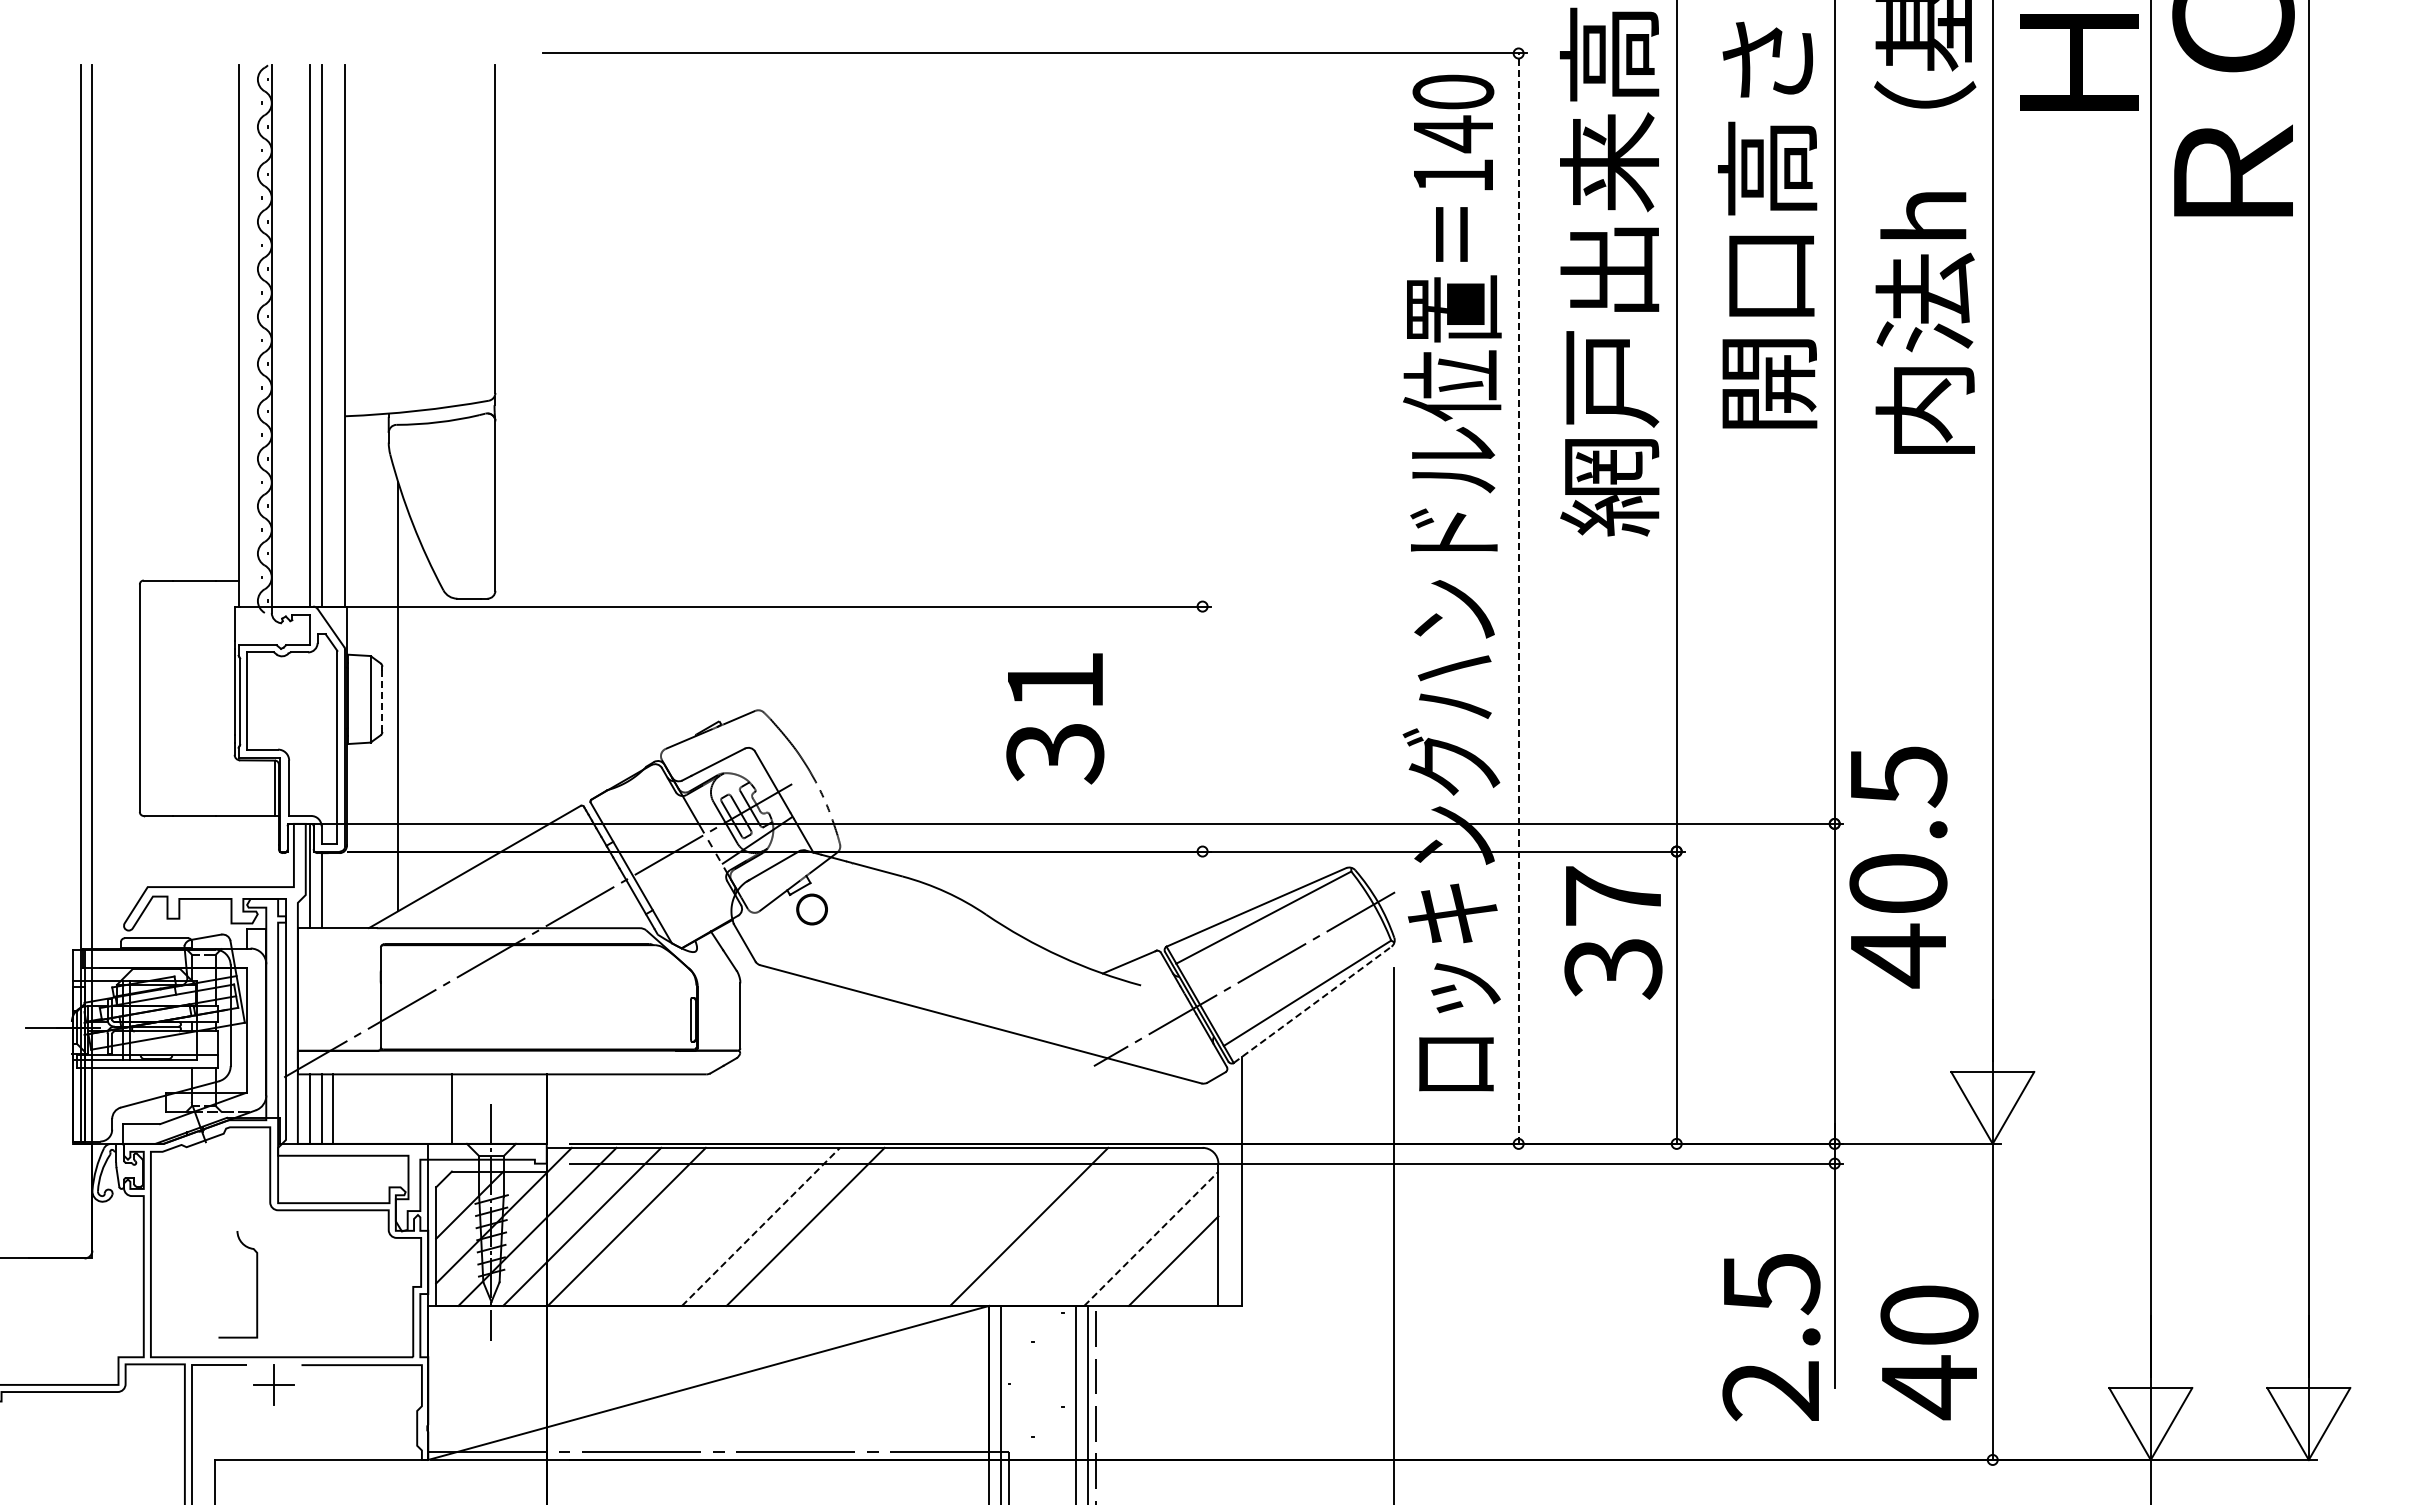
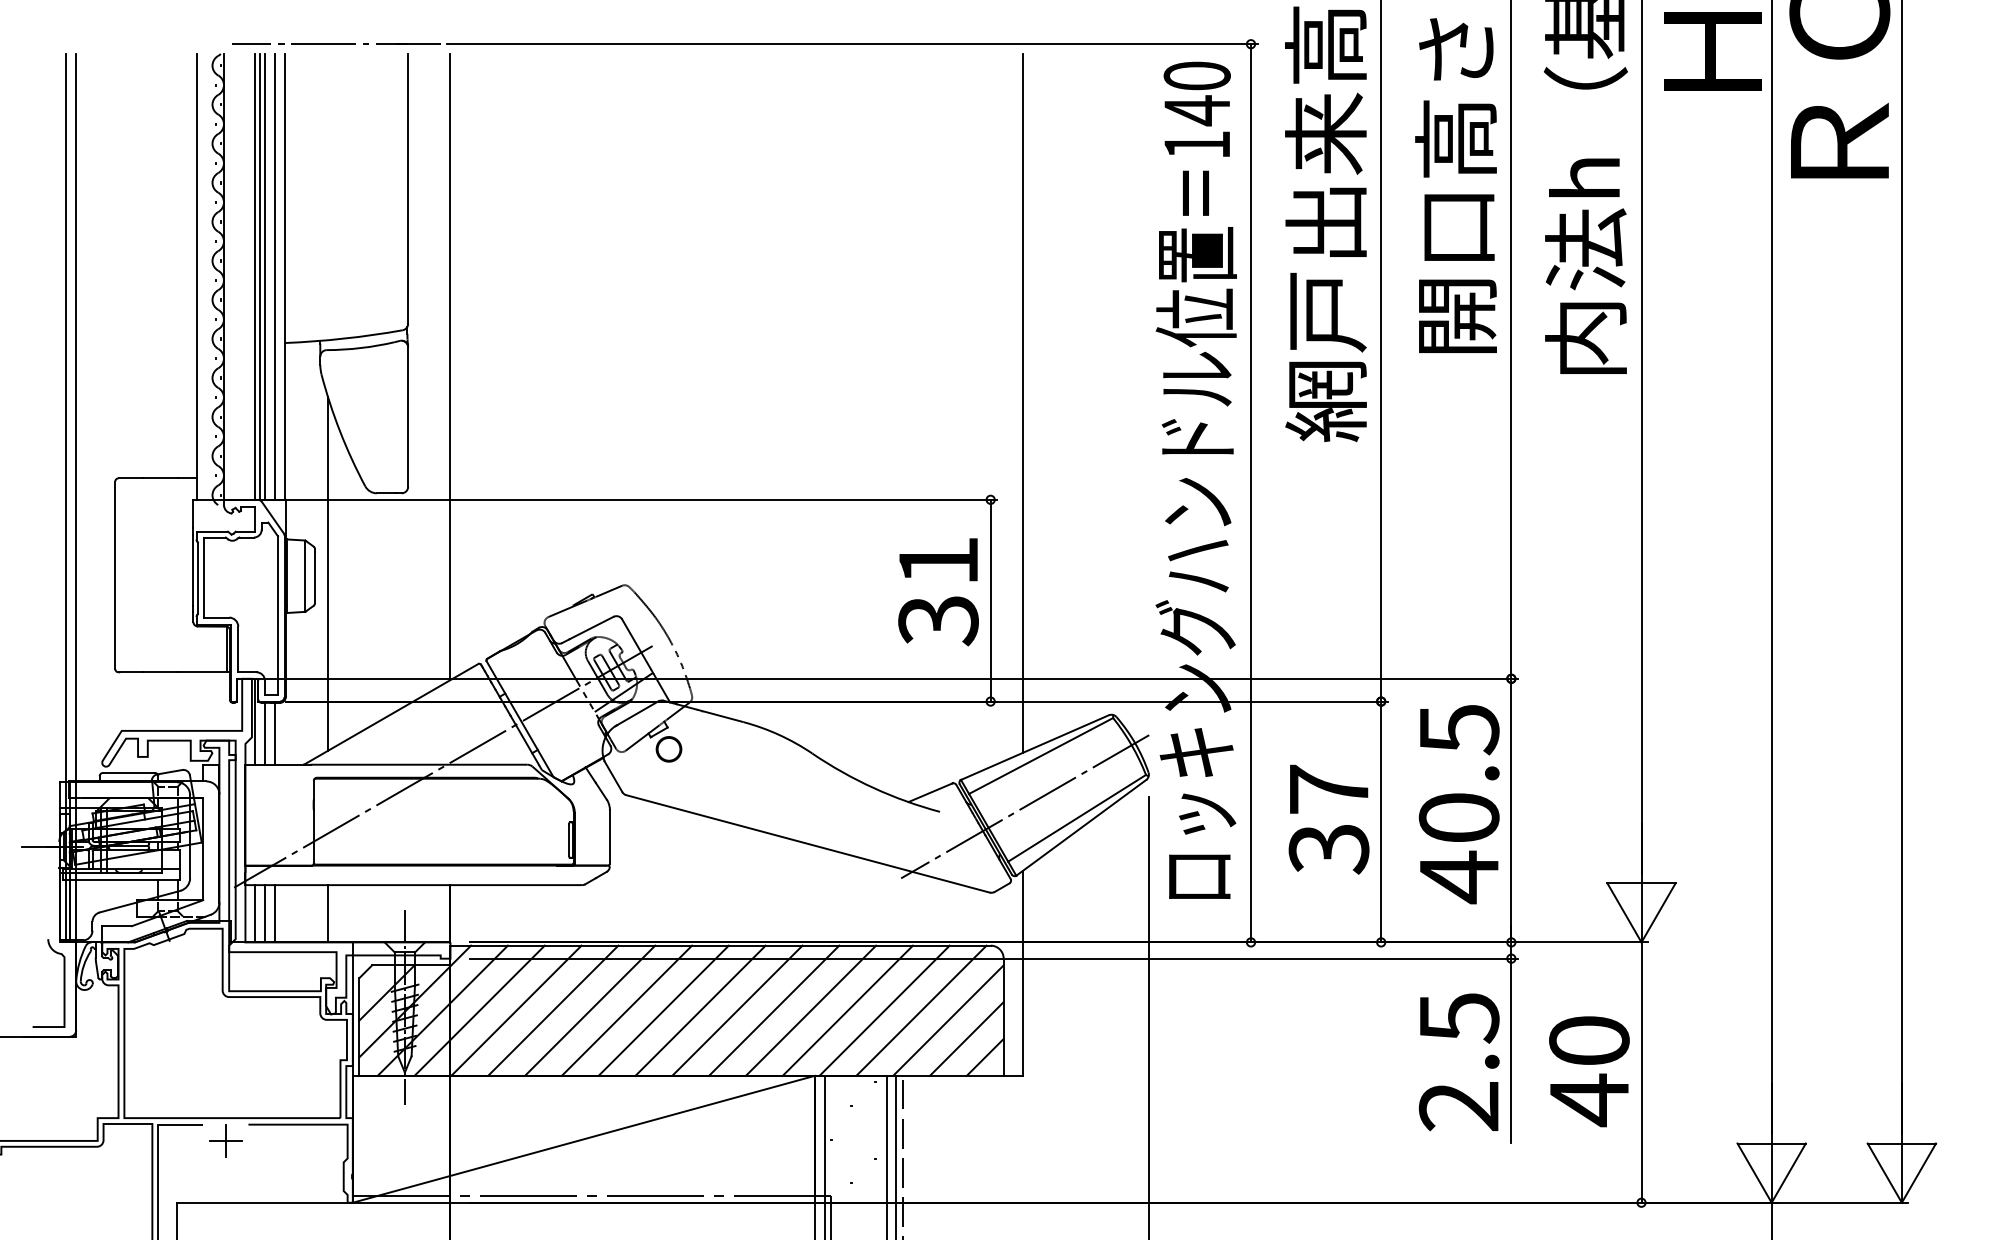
line: (408, 52) -> (336, 43), added
line: (316, 335) -> (260, 276), added
line: (333, 335) -> (274, 276), added
line: (546, 445) -> (450, 367), added
line: (1242, 489) -> (1023, 403), added
line: (1518, 598) -> (1250, 493), dashed -> solid
line: (382, 699) -> (315, 576), dashed -> solid
text: (1055, 718) -> (938, 591), moved
line: (1202, 728) -> (990, 600), added
text: (1898, 867) -> (1459, 804), moved
line: (333, 889) -> (274, 732), added
text: (1613, 932) -> (1329, 819), moved
line: (1313, 1004) -> (1082, 827), dashed -> solid
line: (452, 1108) -> (328, 913), moved
line: (671, 1226) -> (553, 1010), added
line: (716, 1226) -> (590, 1010), added
line: (761, 1226) -> (627, 1010), dashed -> solid
line: (850, 1226) -> (700, 1010), added
line: (895, 1226) -> (737, 1010), added
line: (939, 1226) -> (773, 1010), added
line: (984, 1226) -> (811, 1010), added
line: (1073, 1226) -> (884, 1010), added
line: (1118, 1226) -> (921, 1010), added
line: (1151, 1238) -> (948, 1020), dashed -> solid
line: (1195, 1283) -> (984, 1057), added
curve: (256, 1284) -> (63, 983), moved
text: (1771, 1337) -> (1459, 1062), moved
text: (1929, 1352) -> (1589, 1071), moved

